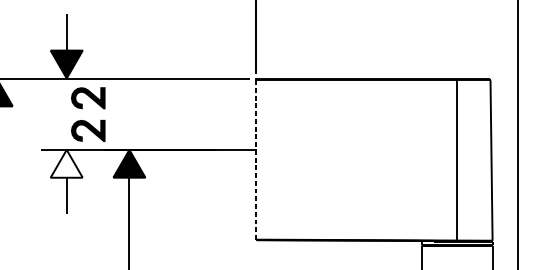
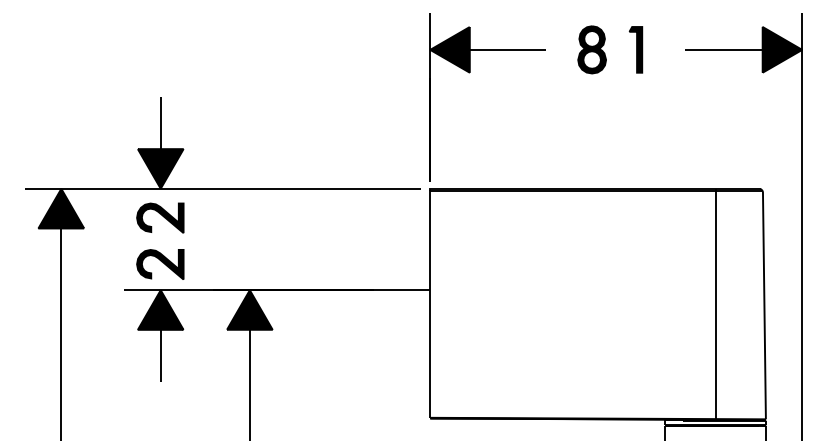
part: (84, 120) -> (155, 249), moved
line: (256, 160) -> (430, 305), dashed -> solid
fill: (66, 163) -> (160, 309), added

